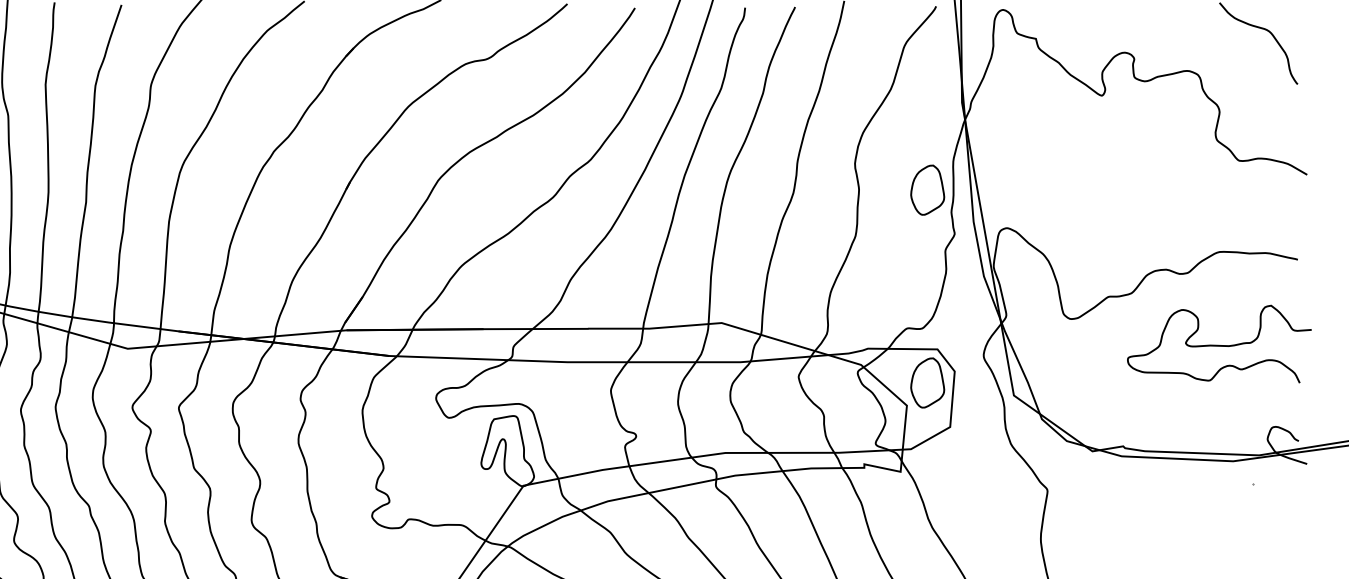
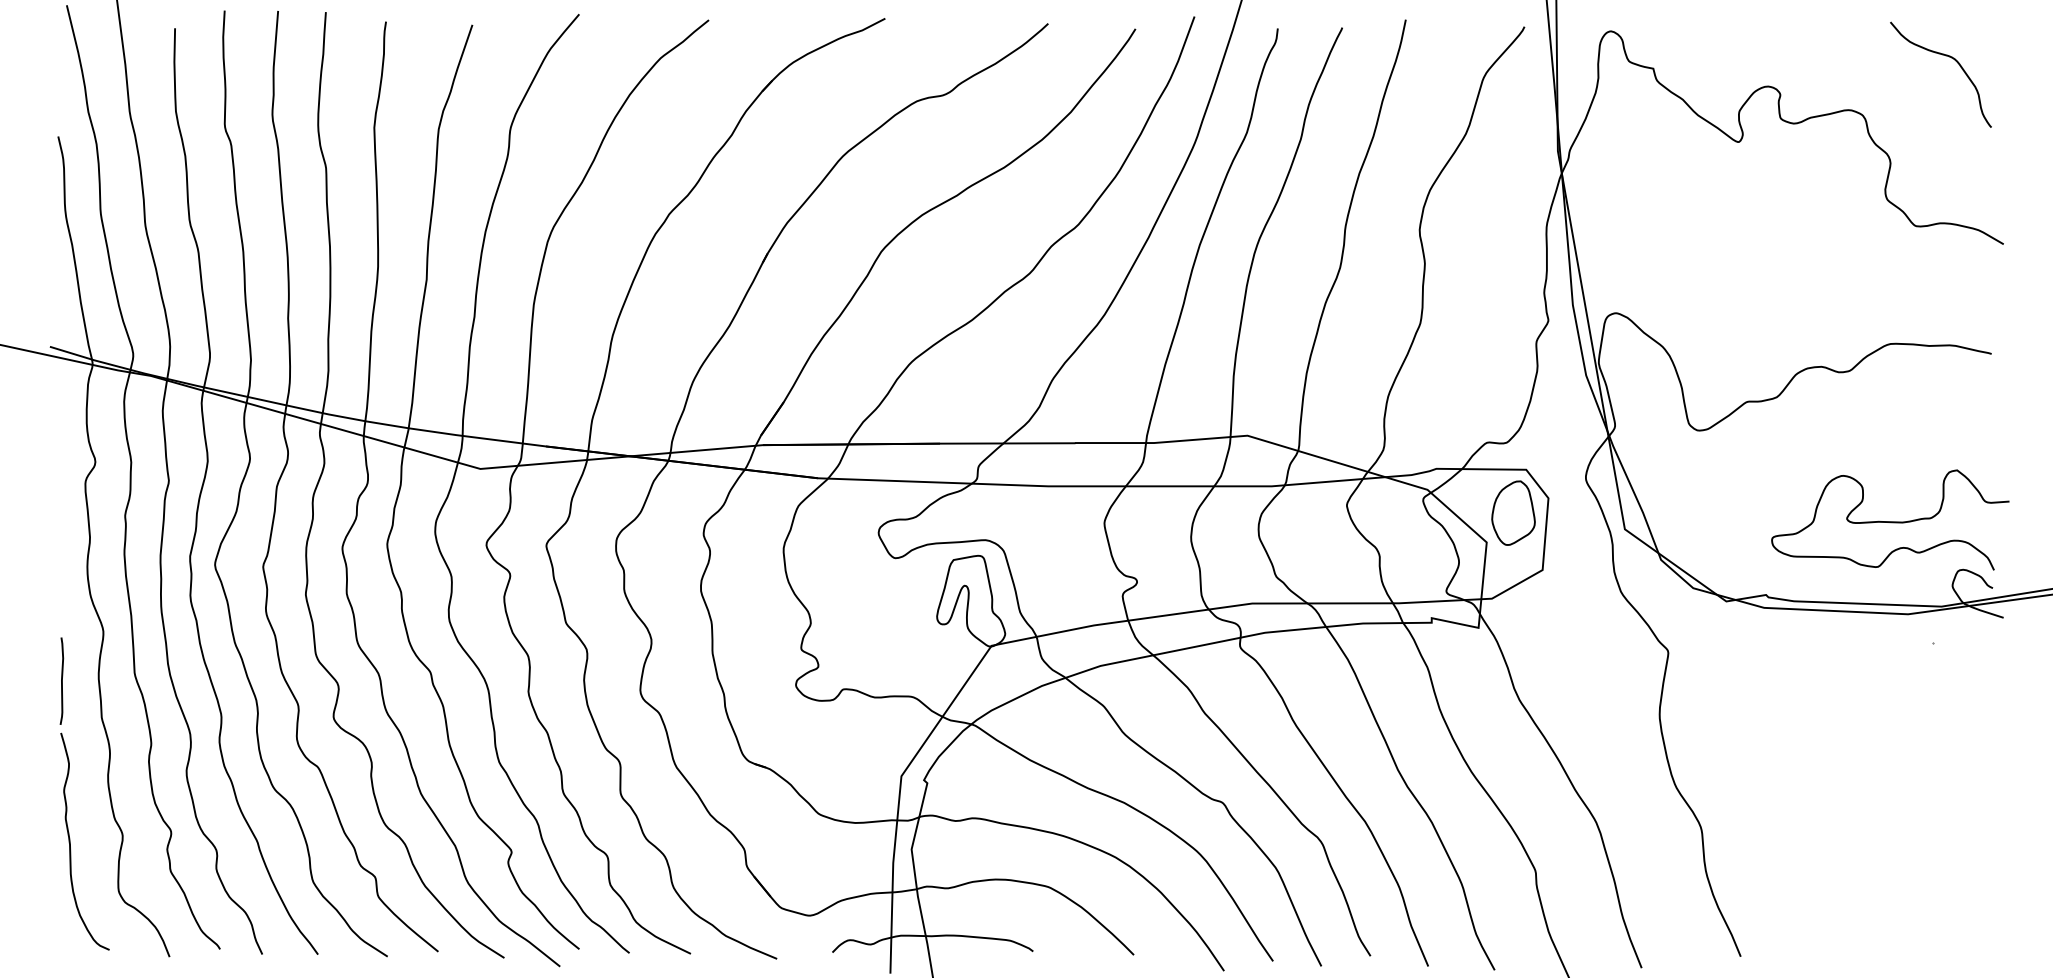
part: (927, 189) -> (1513, 263), removed
curve: (1219, 345) -> (1890, 521), moved

